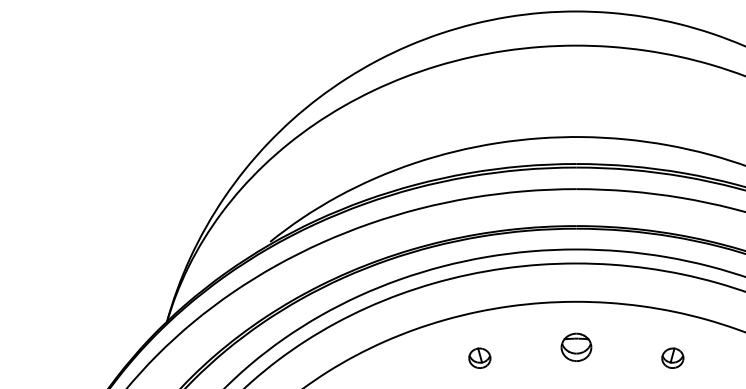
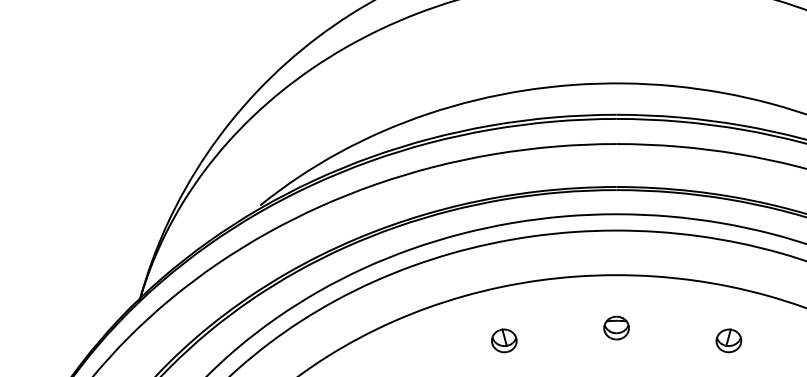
part: (575, 346) -> (615, 327), size x0.71

